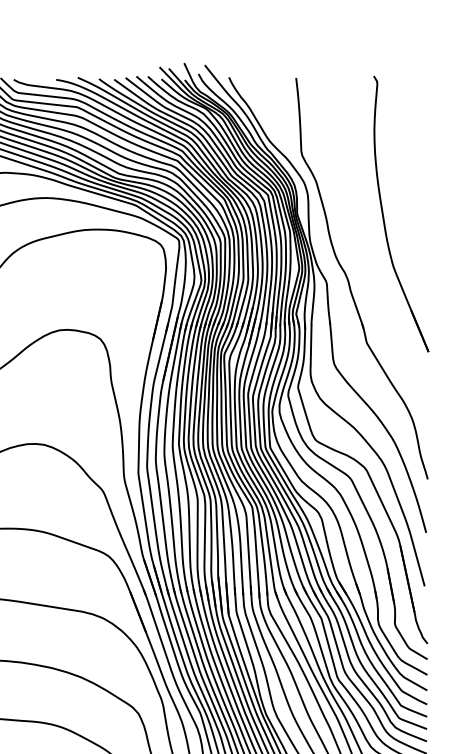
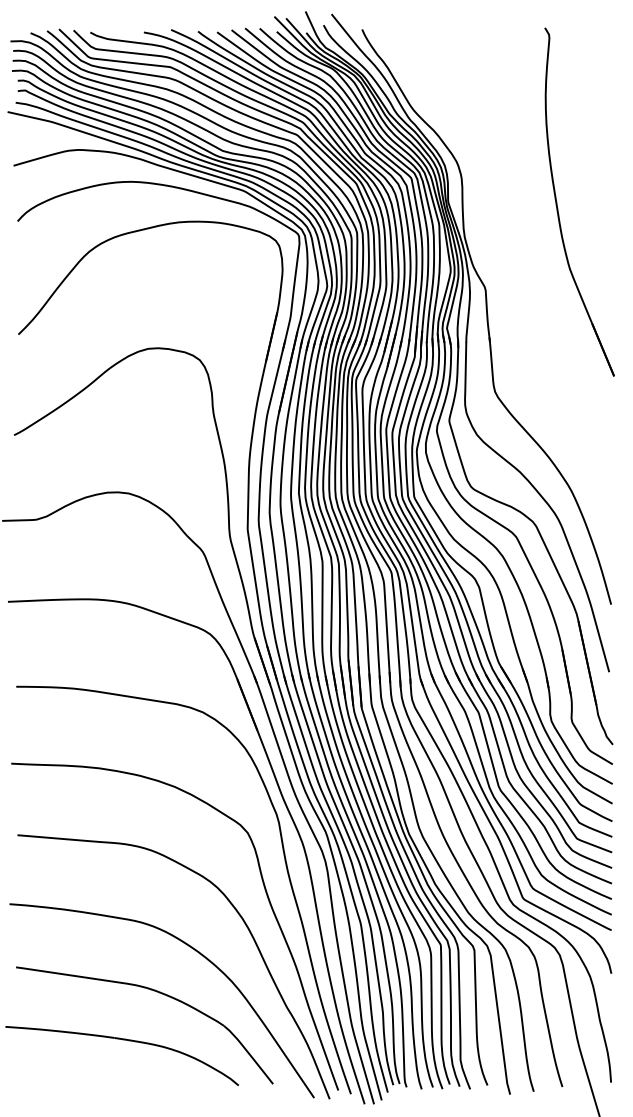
part: (349, 282) -> (514, 288), removed

